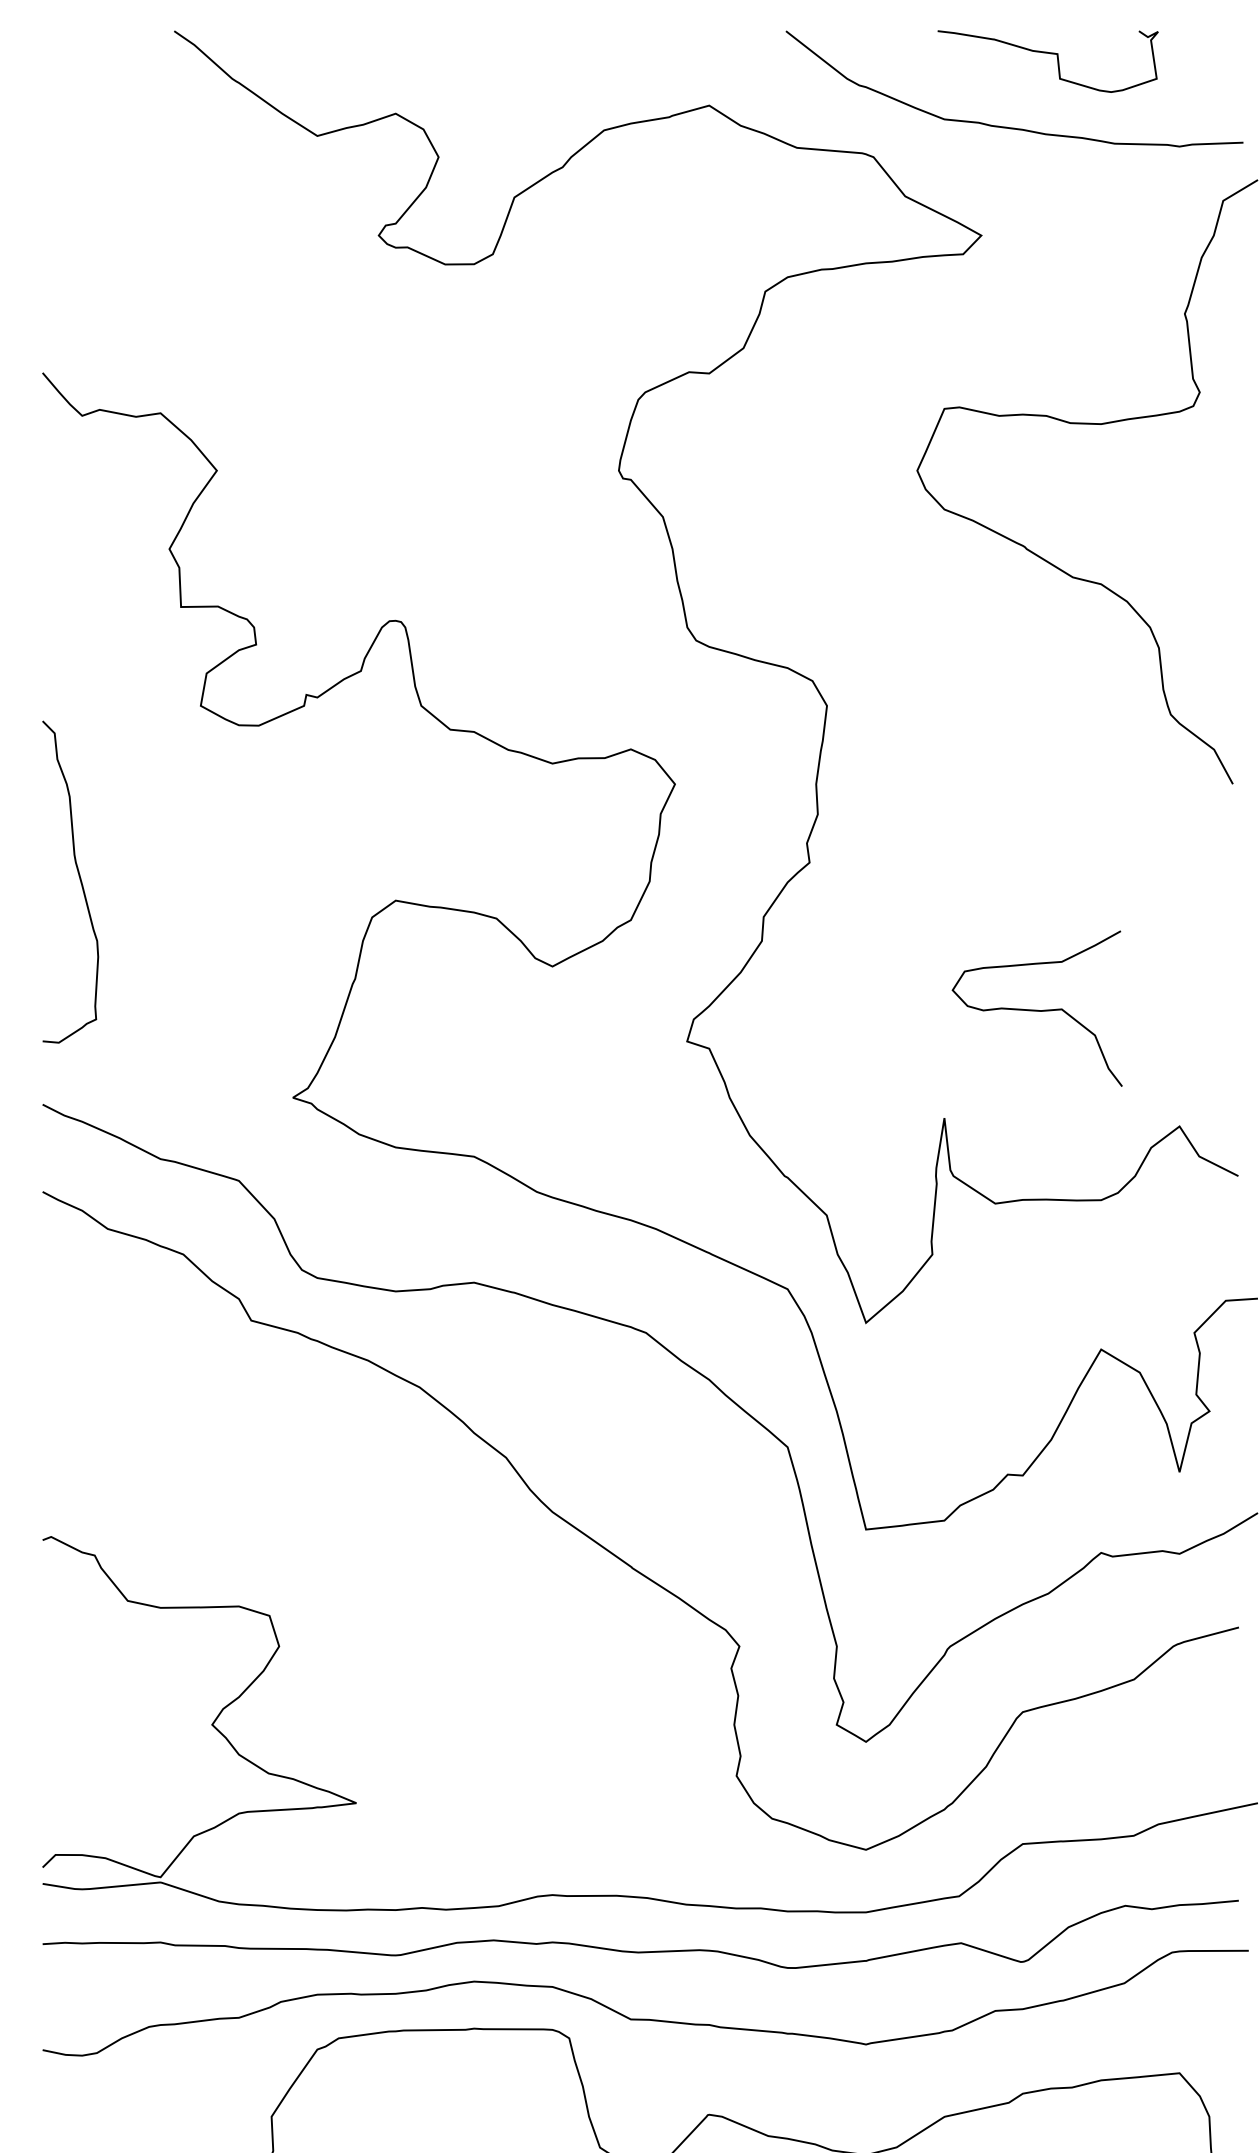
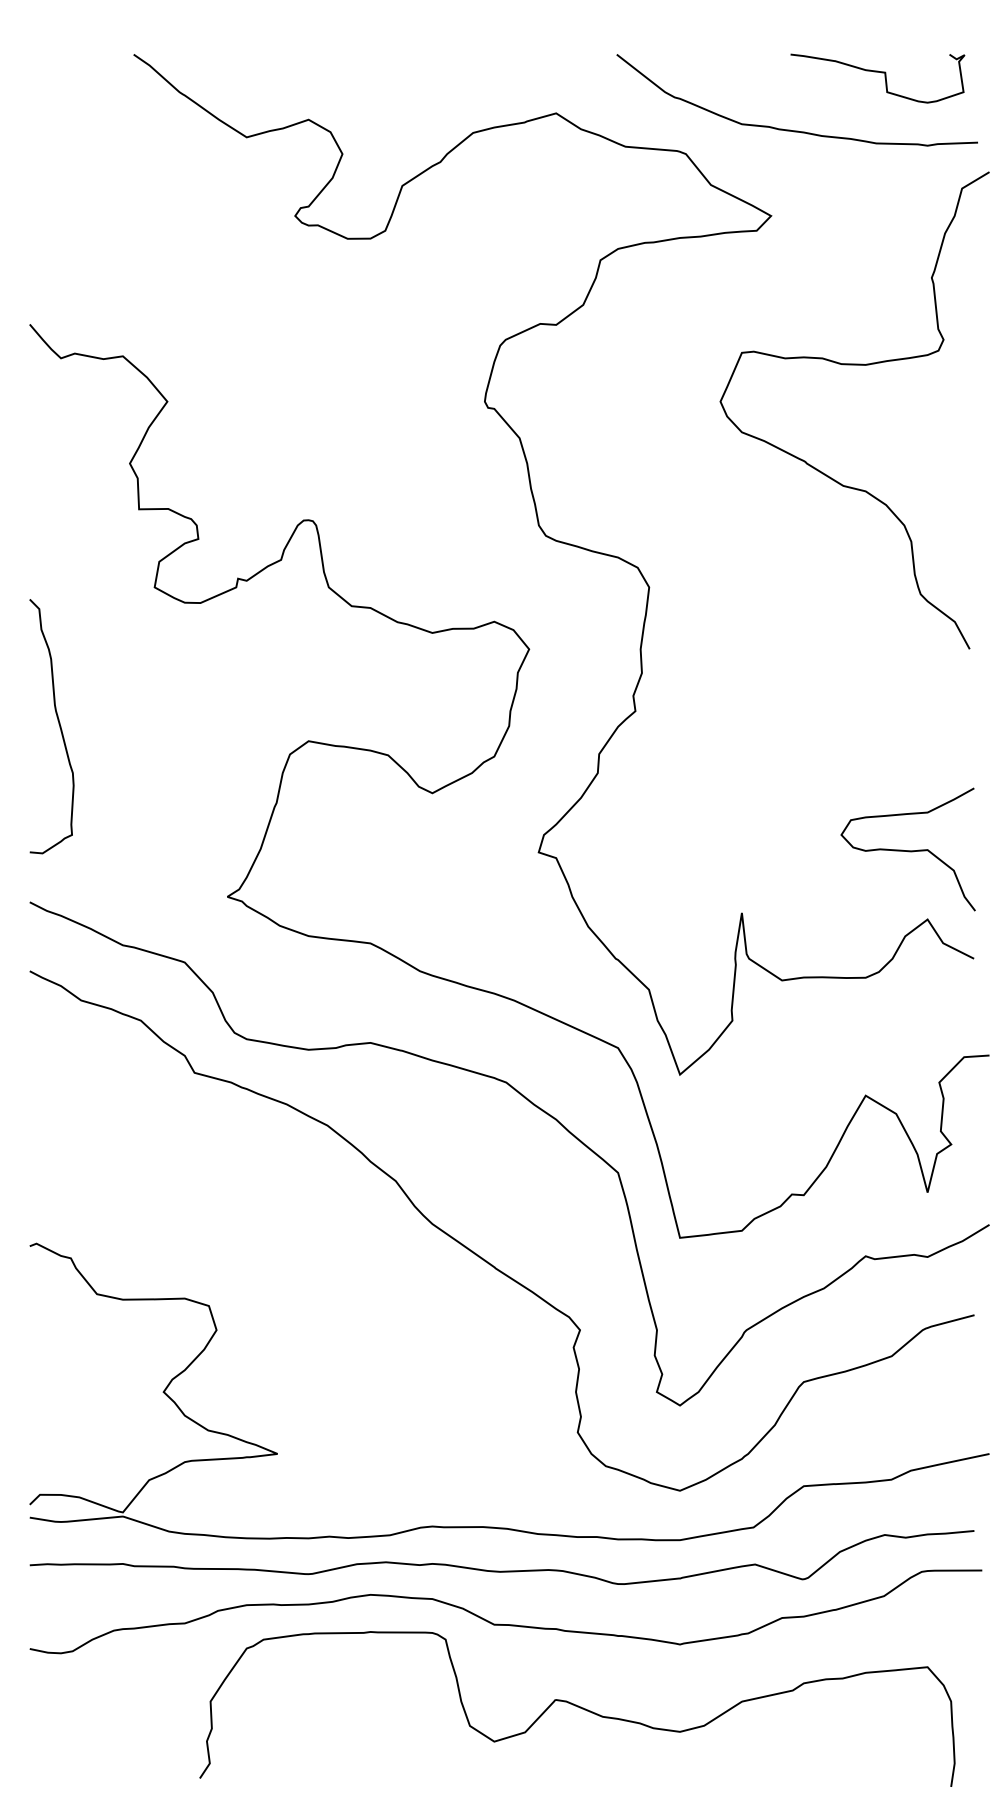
curve: (1047, 53) -> (877, 72), moved
curve: (1036, 1009) -> (907, 850), moved

